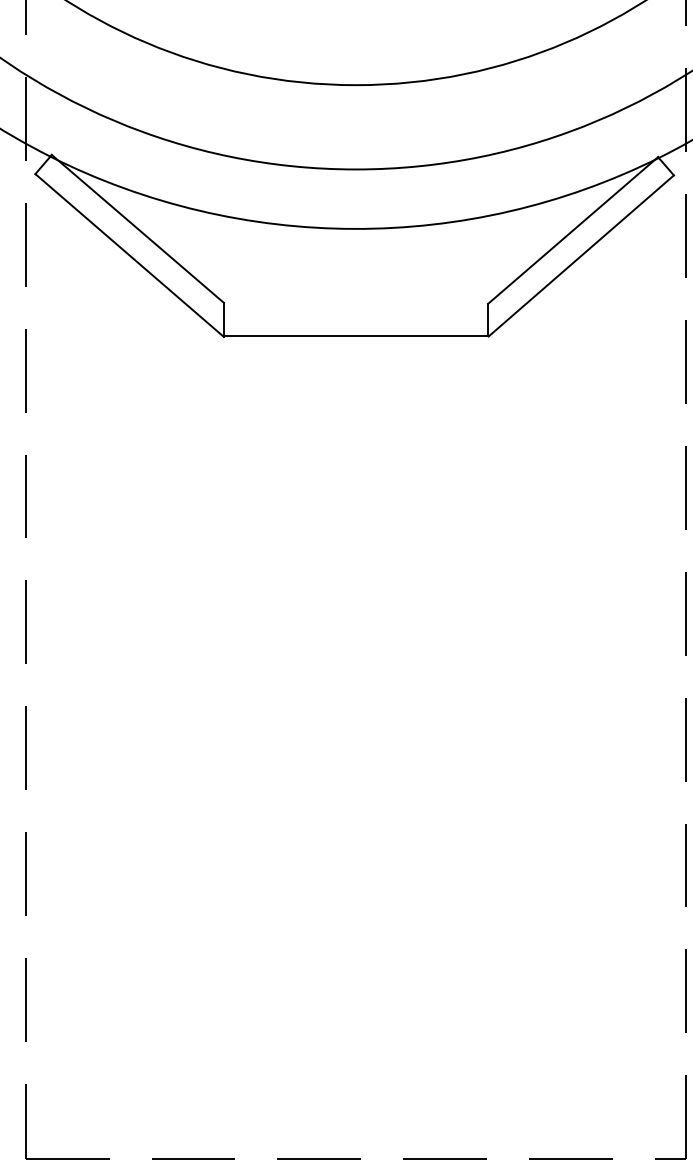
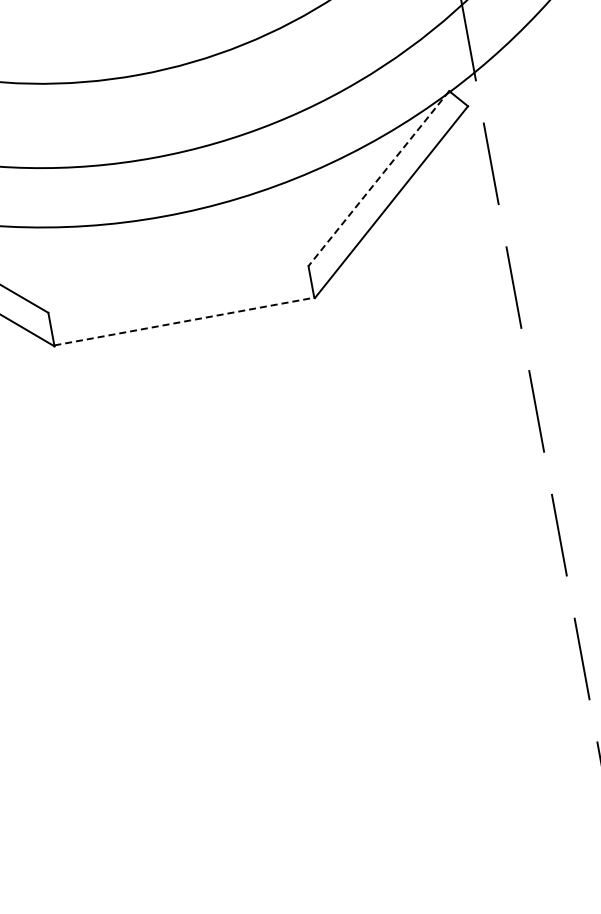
line: (572, 230) -> (378, 178), solid -> dashed
line: (356, 335) -> (184, 321), solid -> dashed

